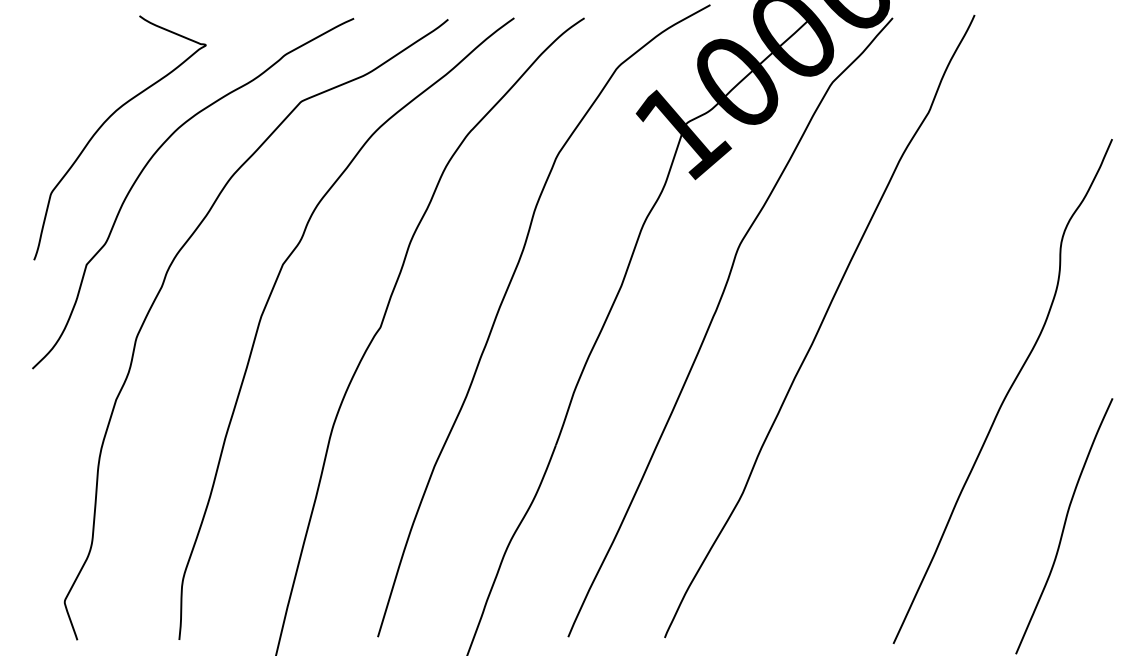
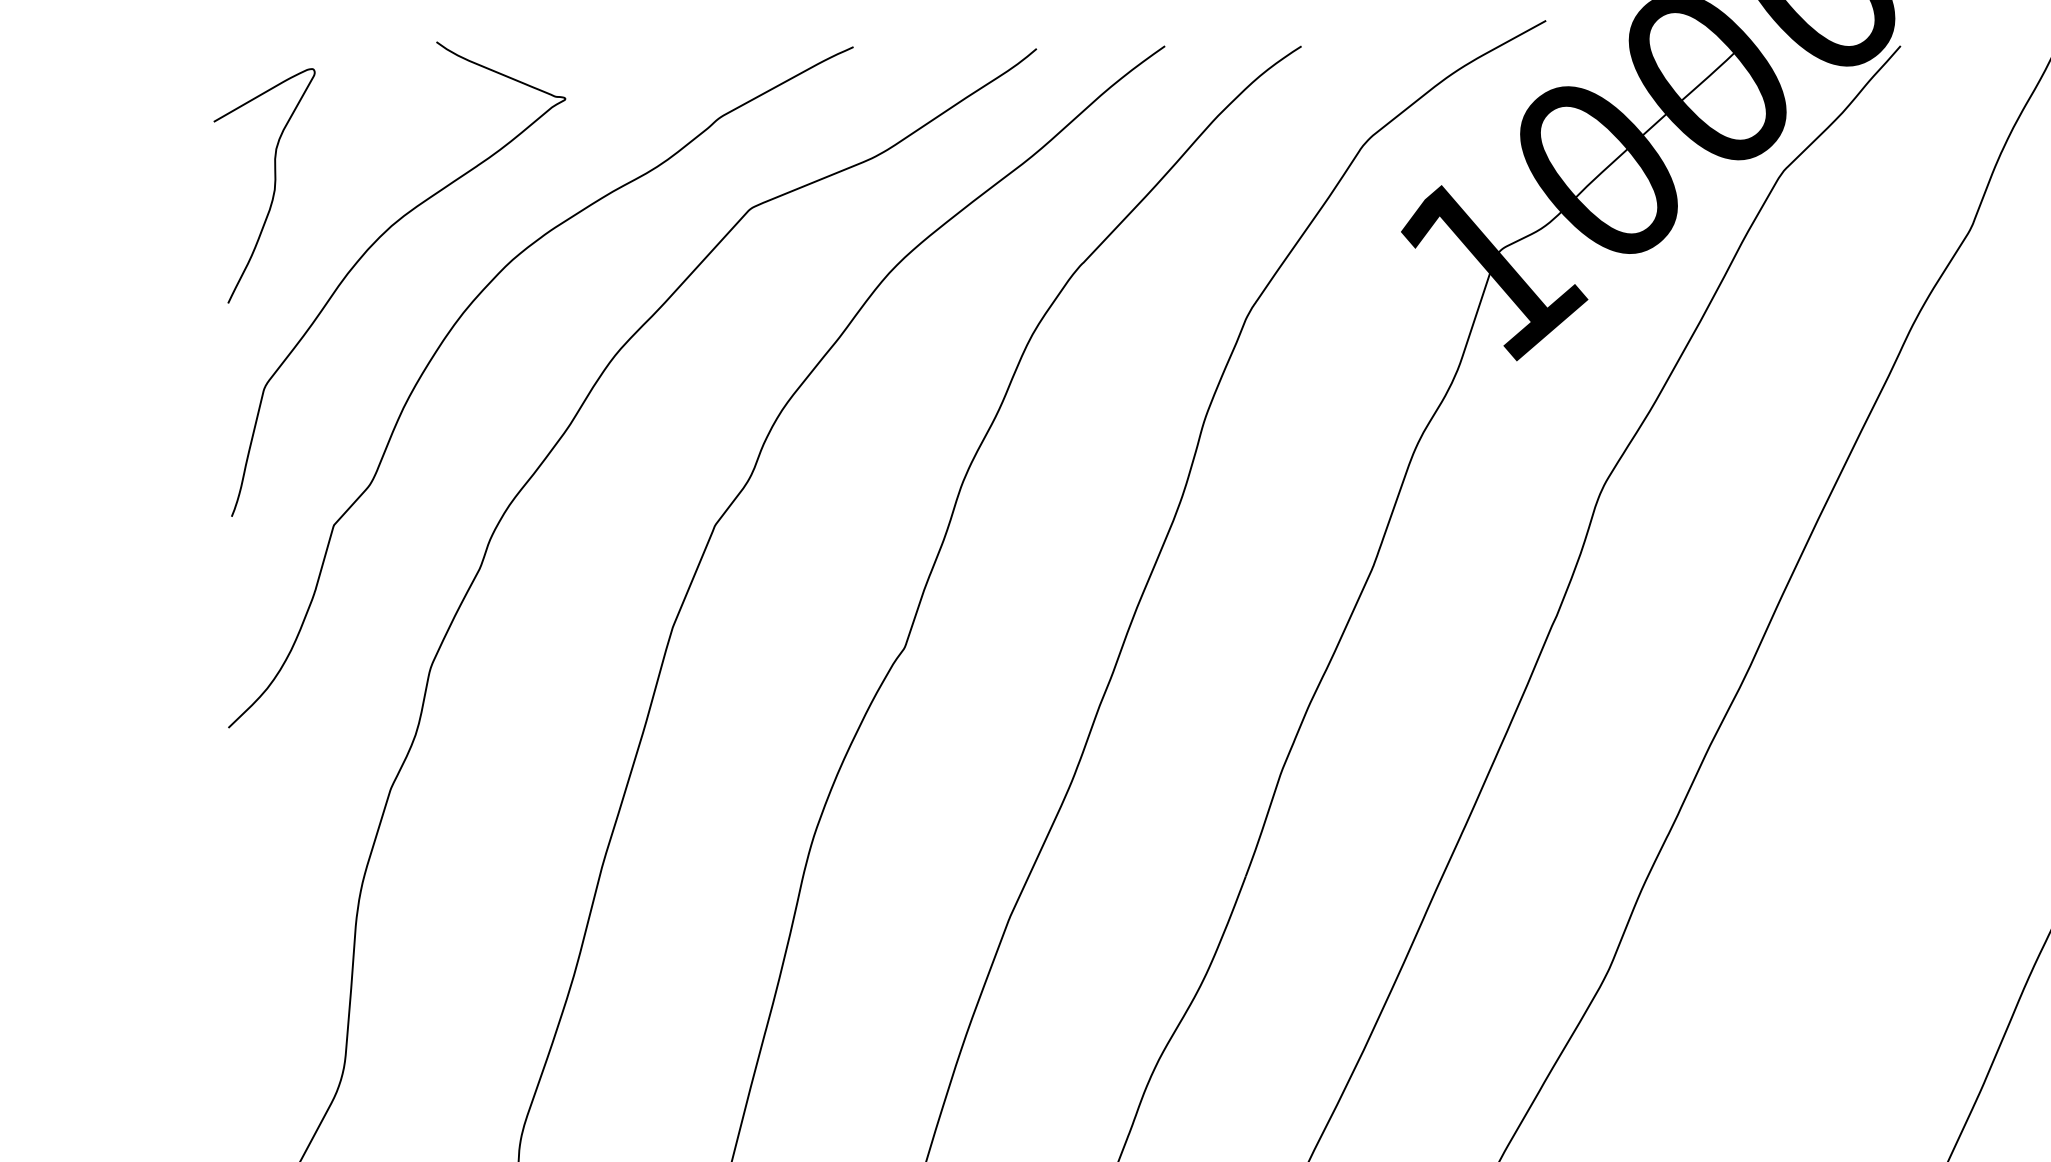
curve: (55, 89) -> (273, 184), added

